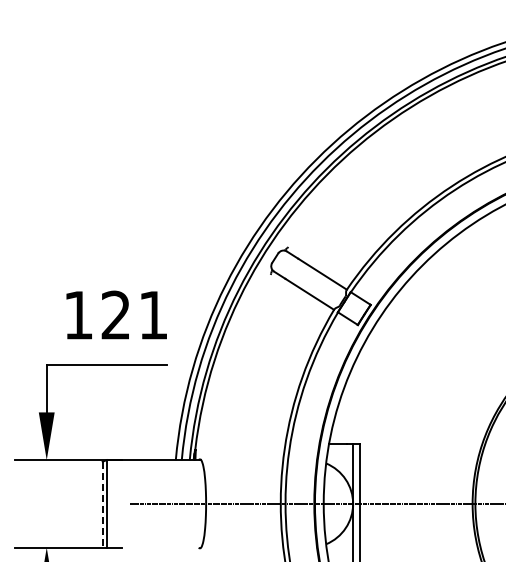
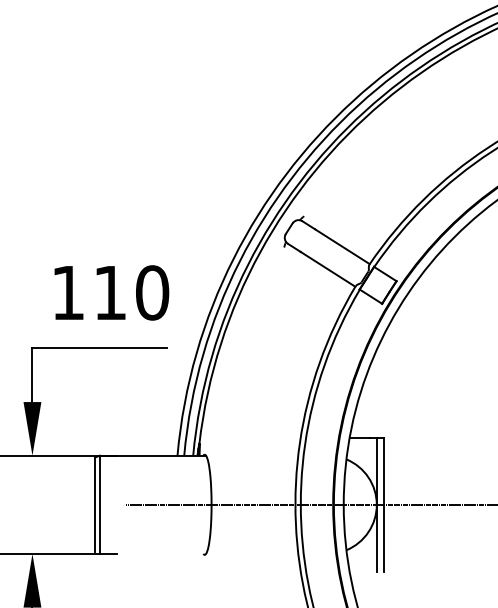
text: (134, 314) -> (131, 292), 121 -> 110
line: (102, 503) -> (95, 504), dashed -> solid

